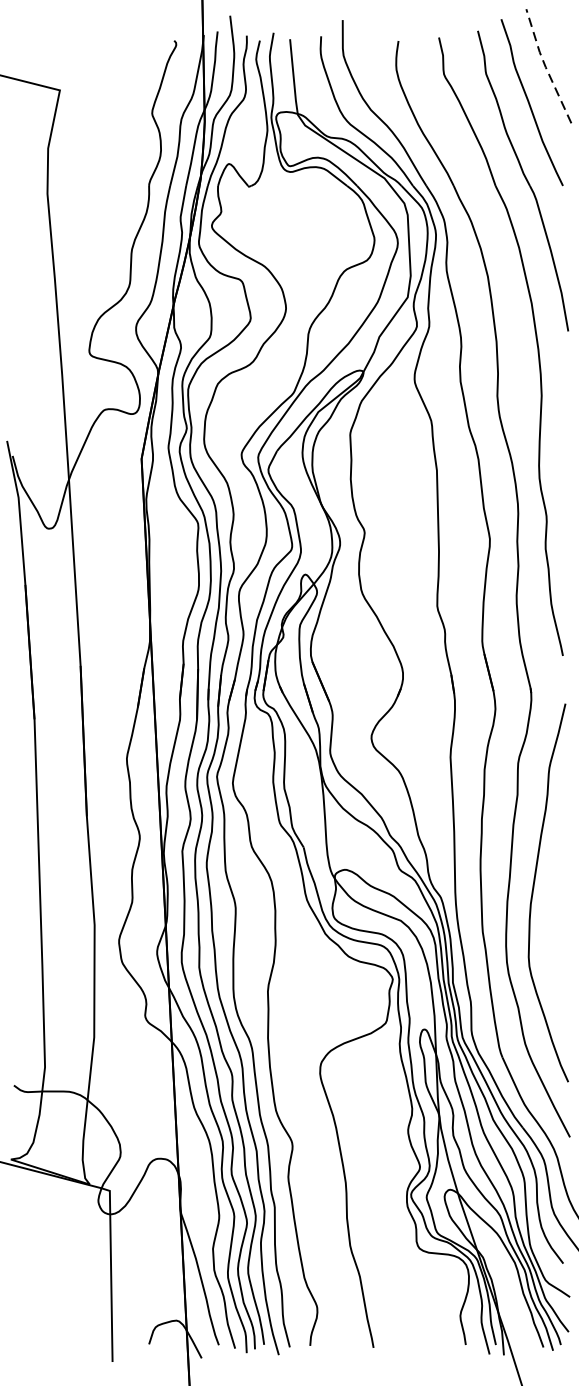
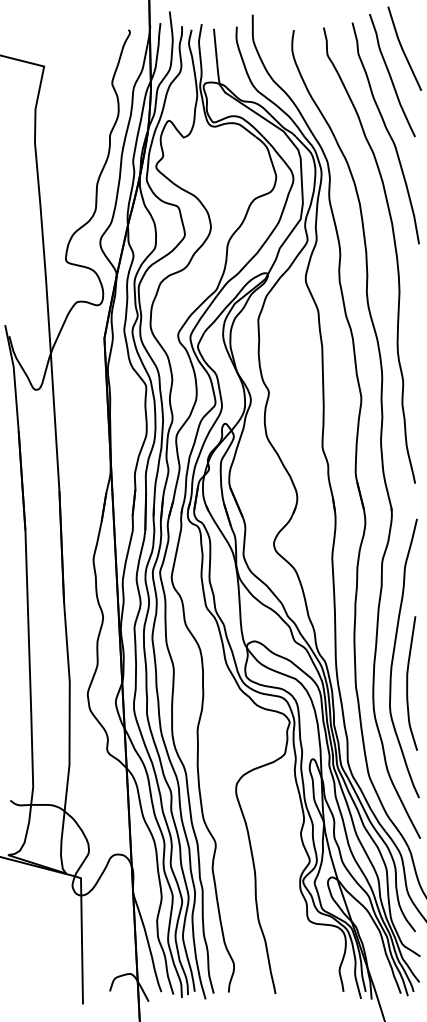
line: (545, 67) -> (402, 49), dashed -> solid
curve: (553, 926) -> (408, 683), added

